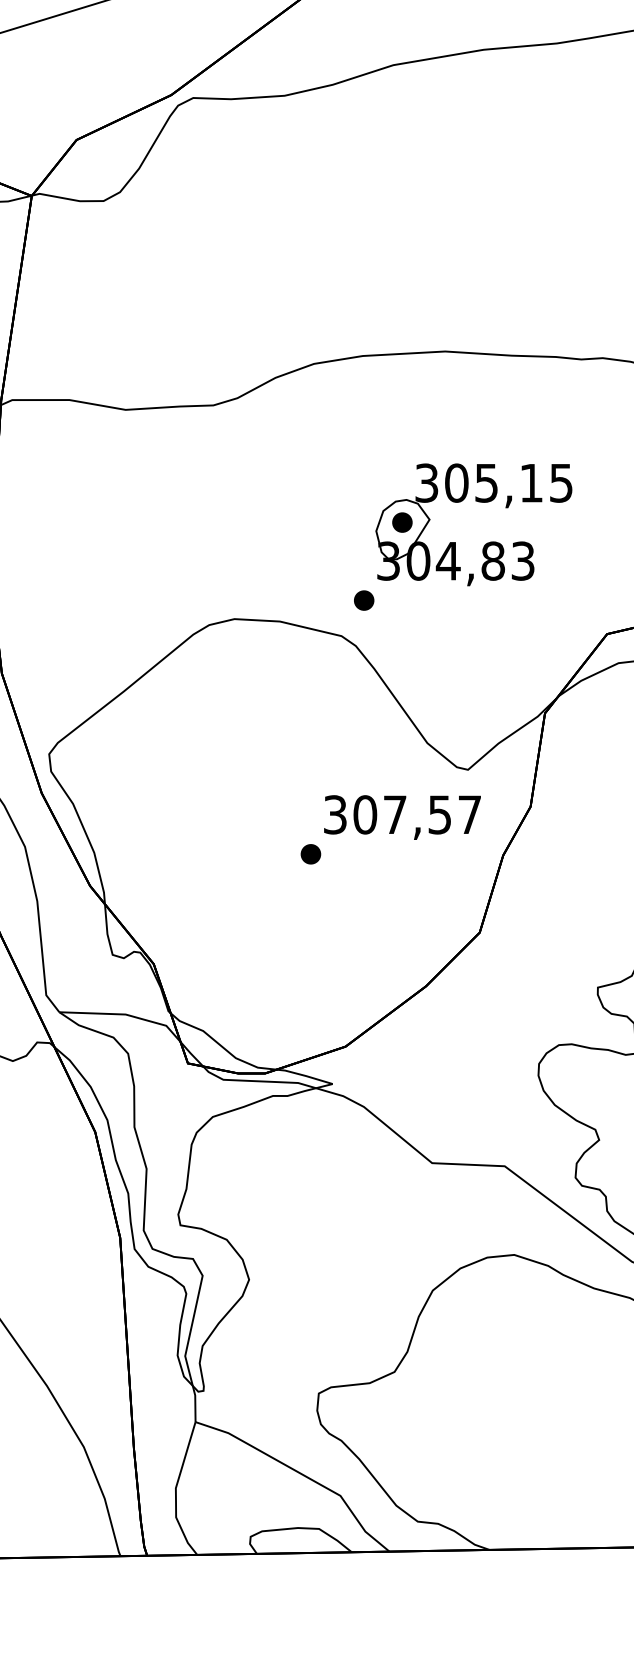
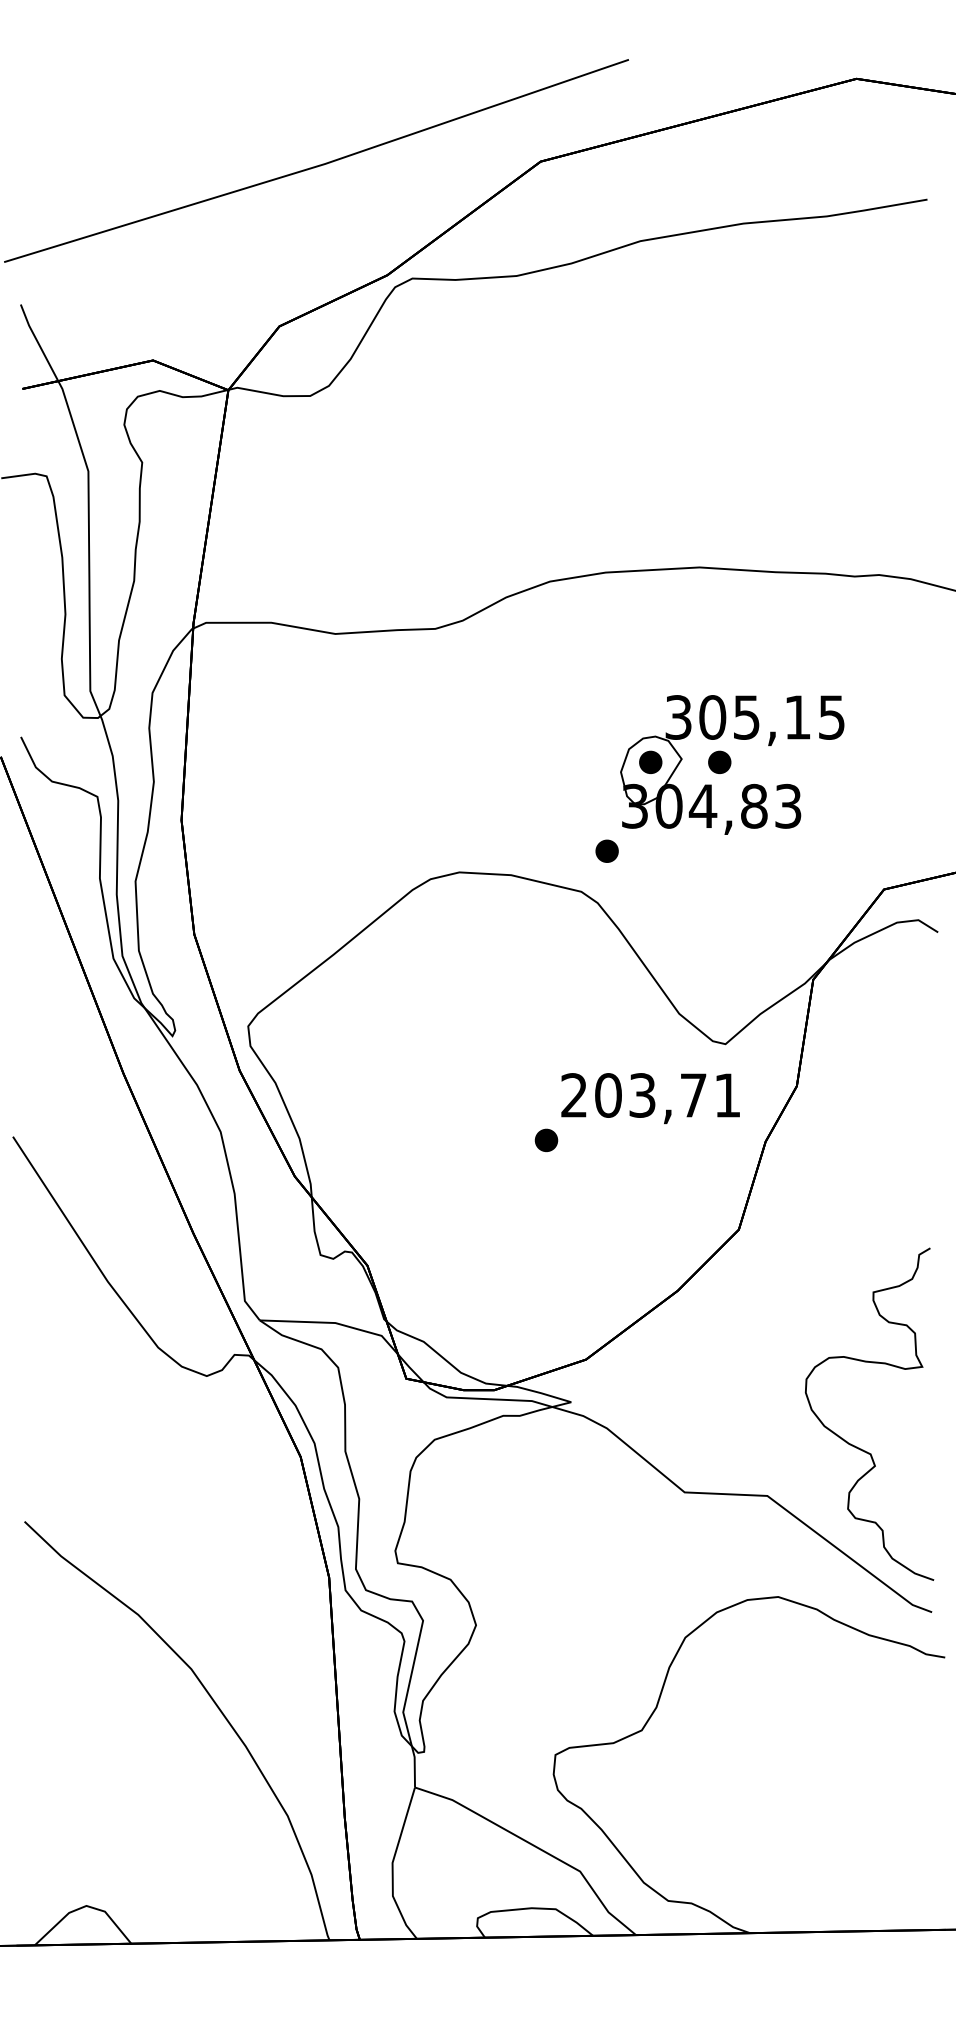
part: (462, 521) -> (719, 761), added
text: (402, 814) -> (650, 1095), 307,57 -> 203,71

